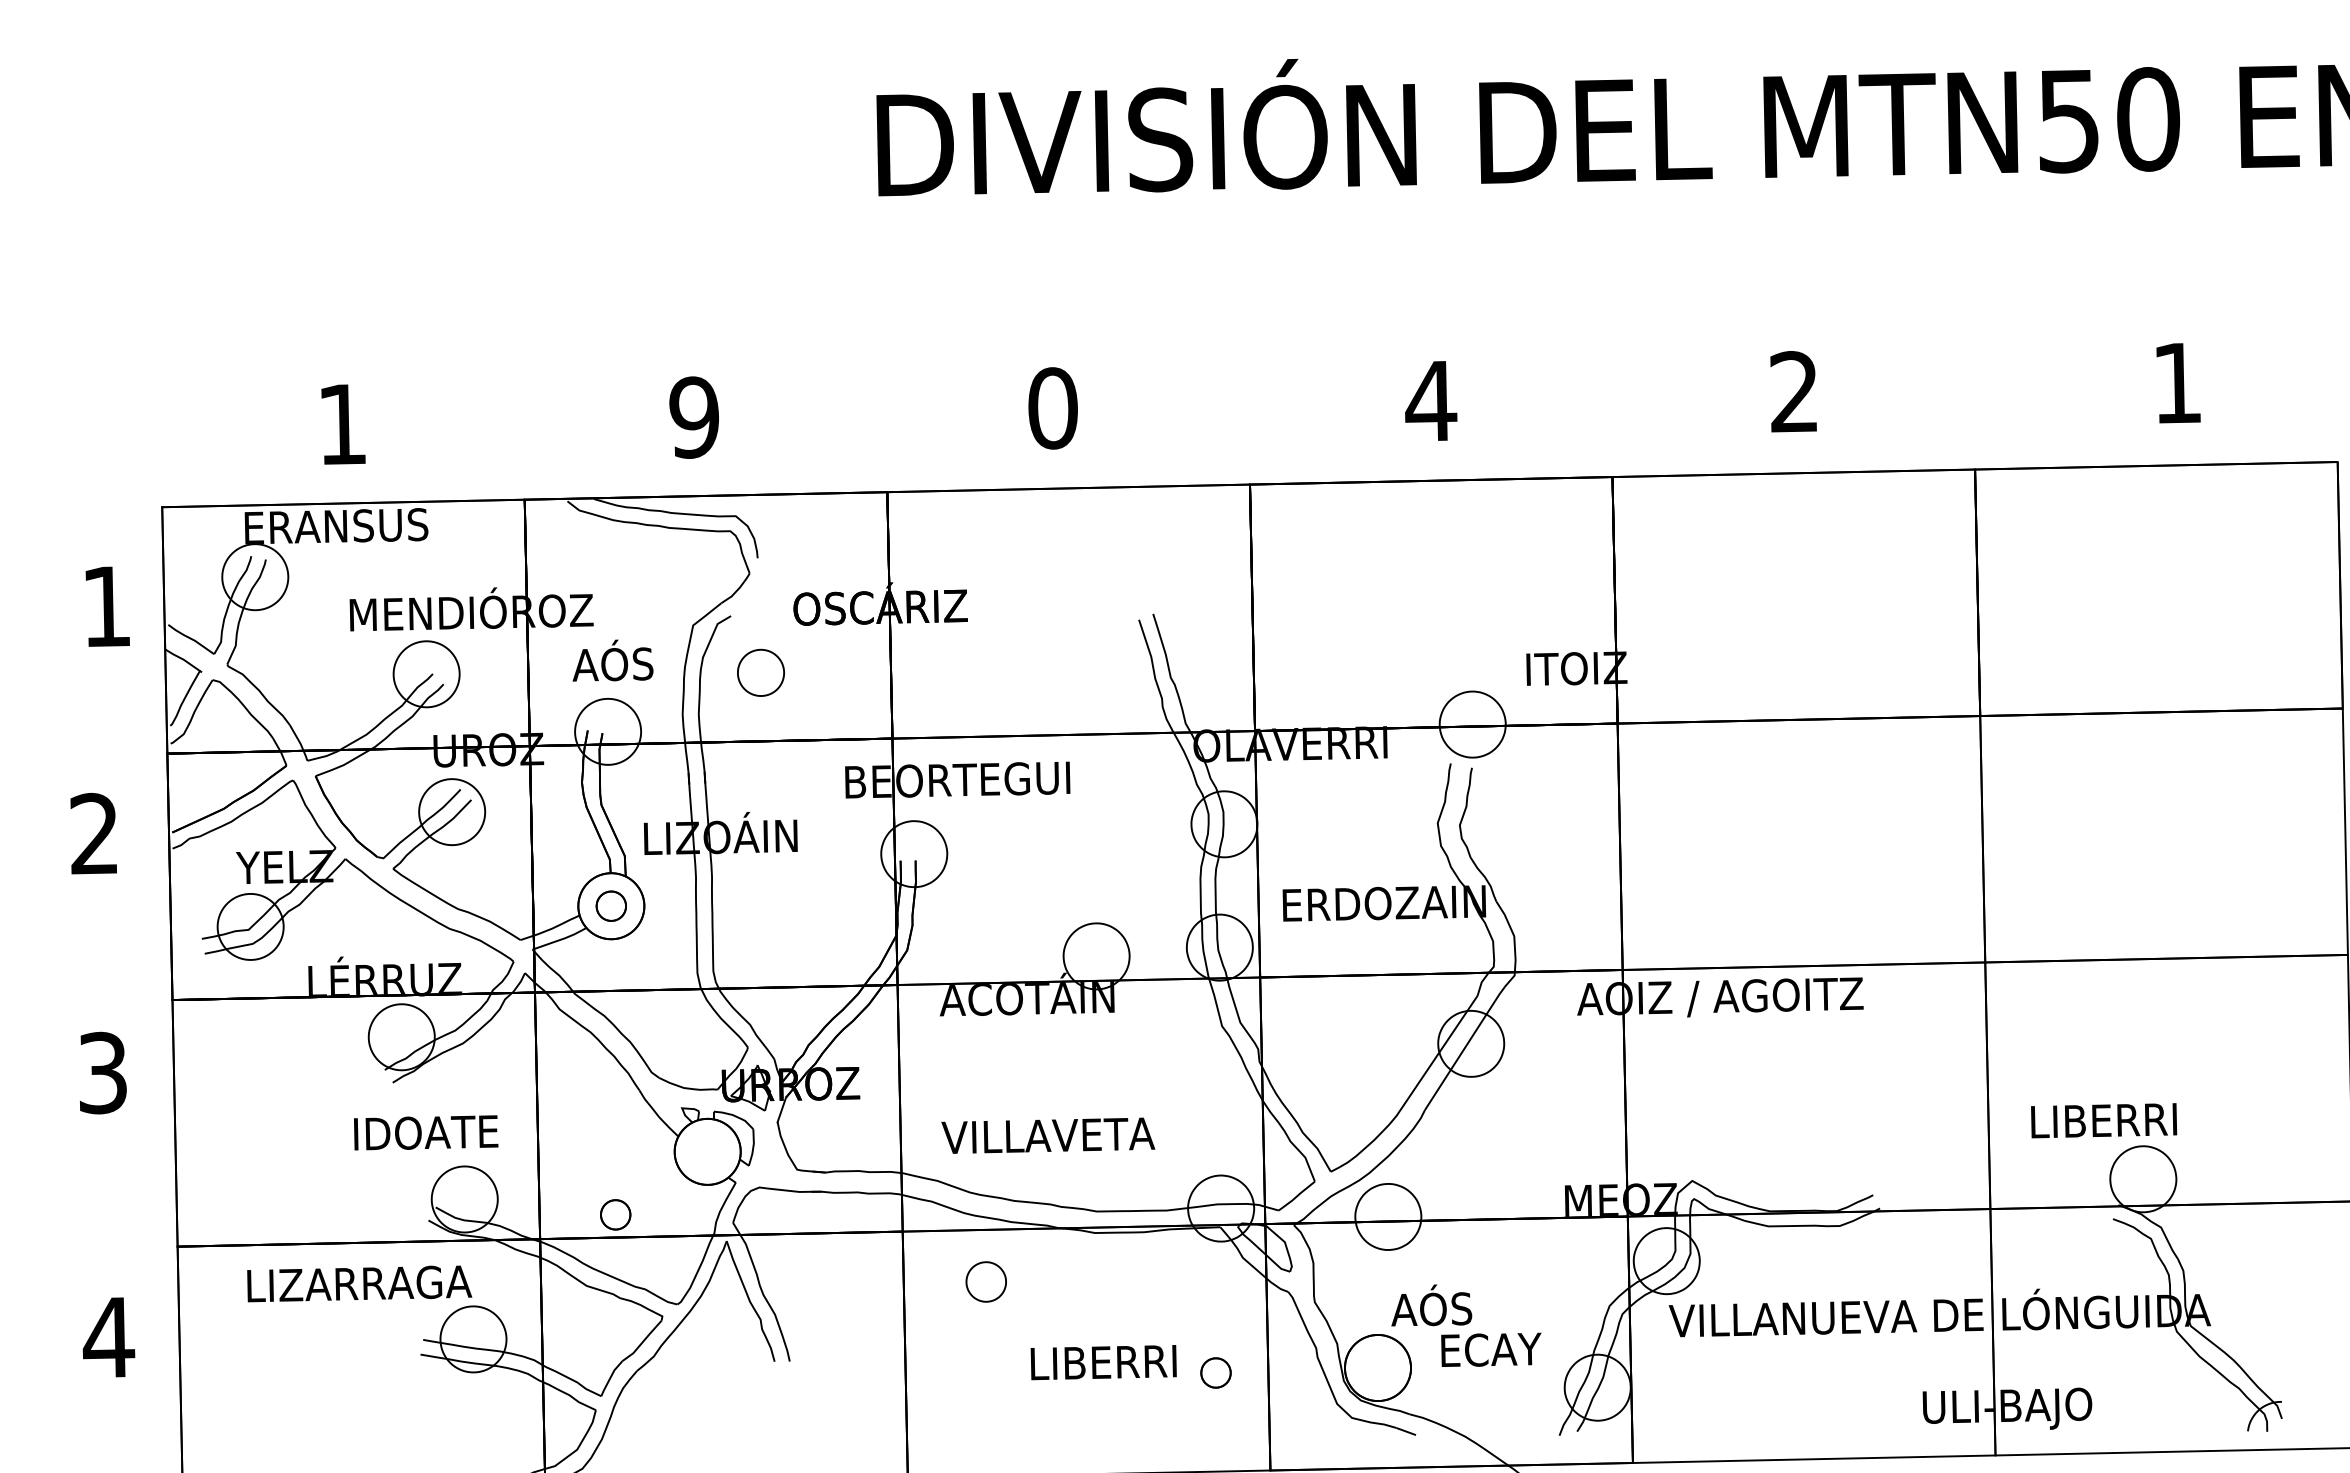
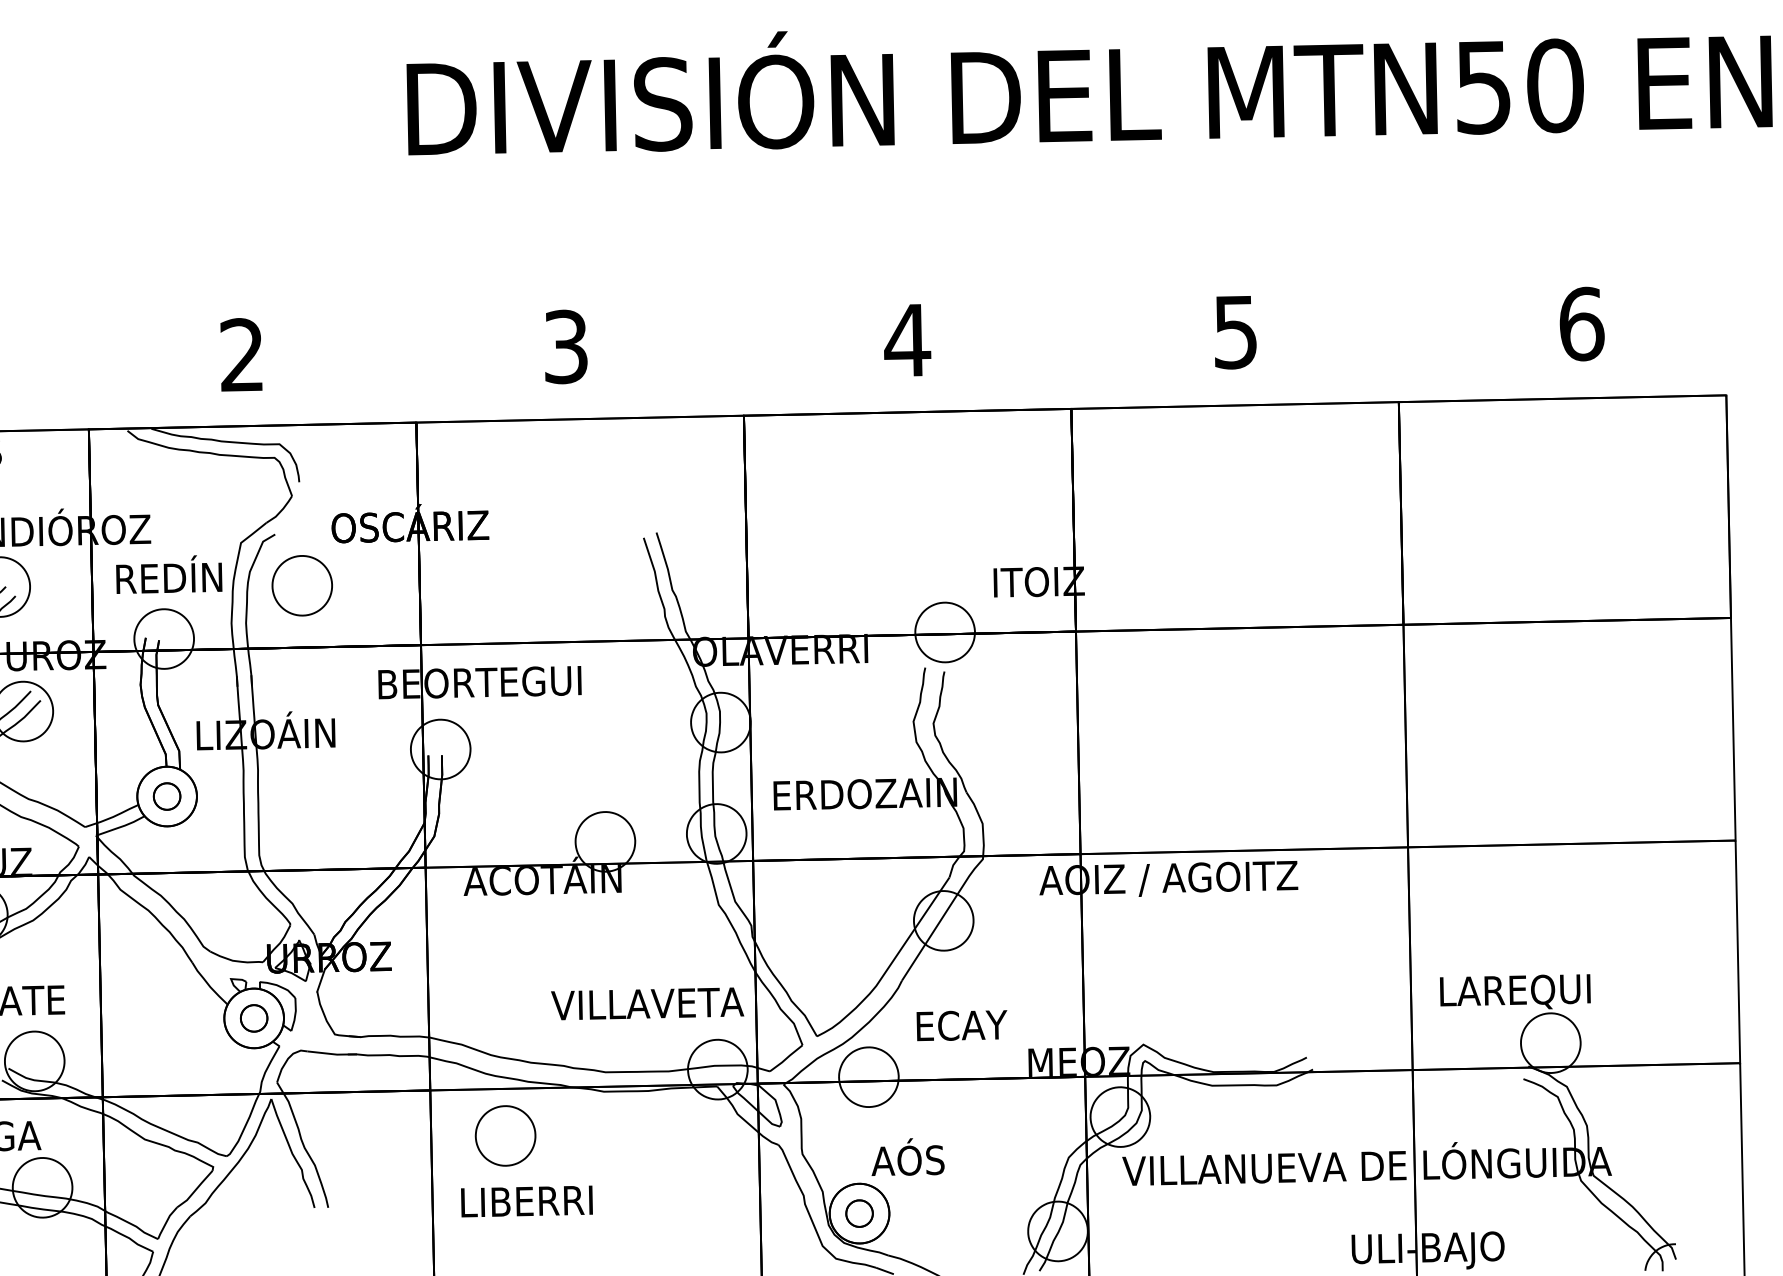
text: (2178, 382) -> (1582, 323), 1 -> 6
text: (1793, 392) -> (1234, 332), 2 -> 5
text: (1052, 408) -> (565, 347), 0 -> 3
text: (693, 417) -> (241, 355), 9 -> 2
text: (613, 660) -> (169, 574), AÓS -> REDÍN
part: (760, 672) -> (301, 585), size x1.43
text: (2103, 1122) -> (1514, 991), LIBERRI -> LAREQUI
text: (1048, 1135) -> (647, 1003), moved
part: (615, 1214) -> (253, 1018), moved
part: (986, 1281) -> (505, 1135), size x1.67
text: (1491, 1349) -> (962, 1025), moved
text: (1103, 1362) -> (526, 1201), moved
part: (1215, 1372) -> (859, 1213), moved

